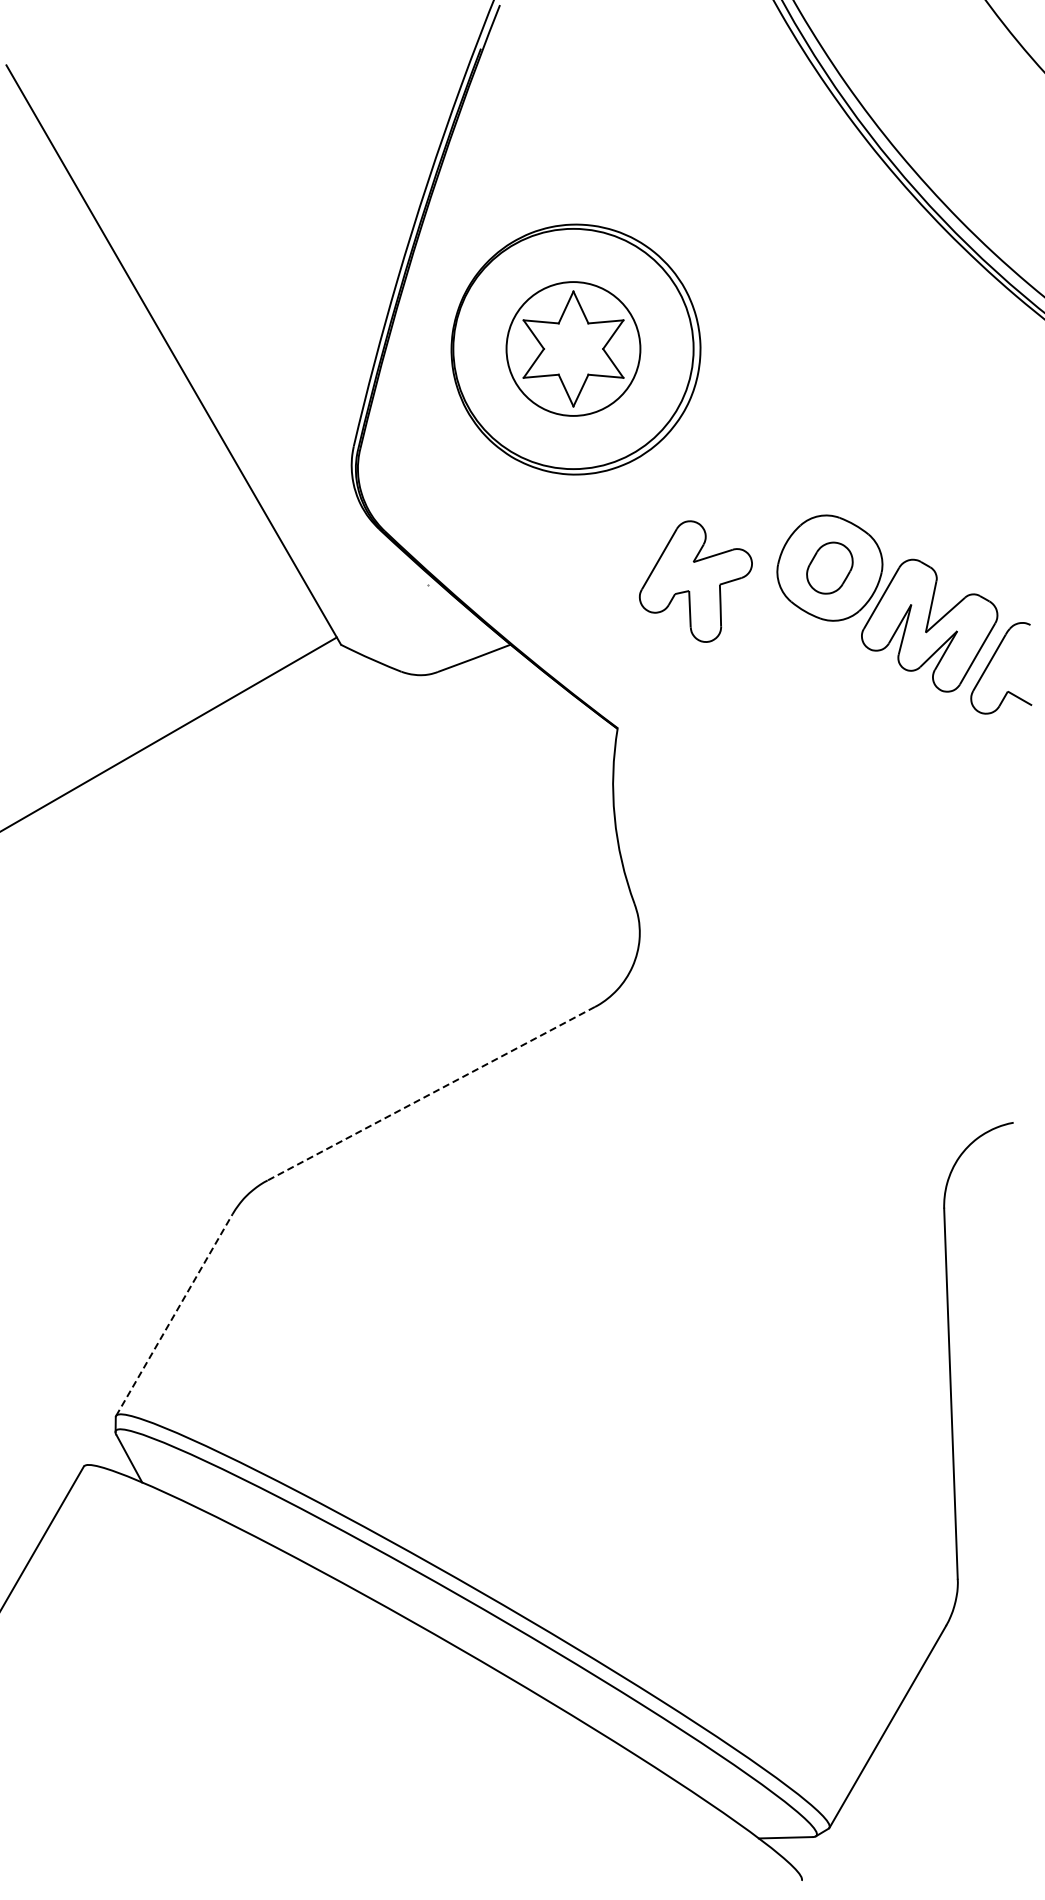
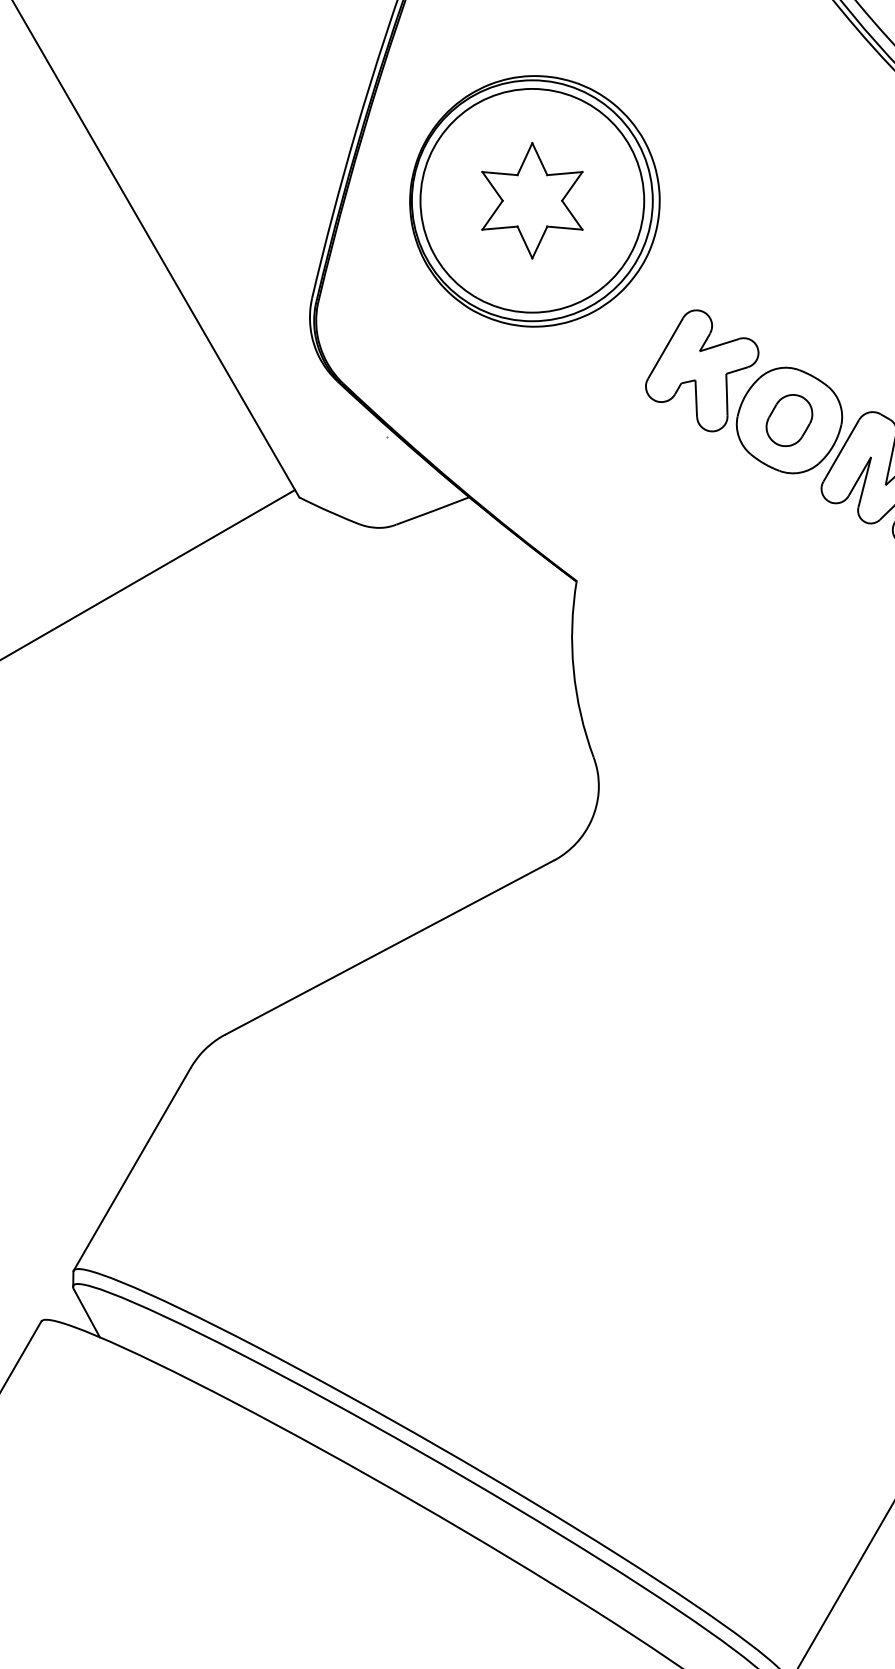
circle: (573, 348) -> (532, 200), size x1.67
part: (695, 581) -> (701, 370), moved
line: (430, 1093) -> (388, 947), dashed -> solid
line: (174, 1315) -> (132, 1169), dashed -> solid

